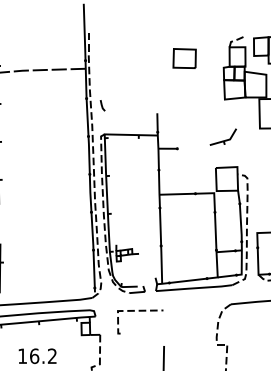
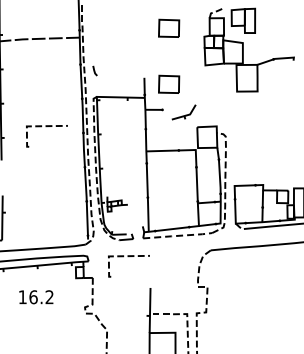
part: (185, 119) -> (169, 83), added
part: (222, 137) -> (183, 112), moved
part: (48, 168) -> (46, 127), added
line: (195, 287) -> (178, 235), solid -> dashed

